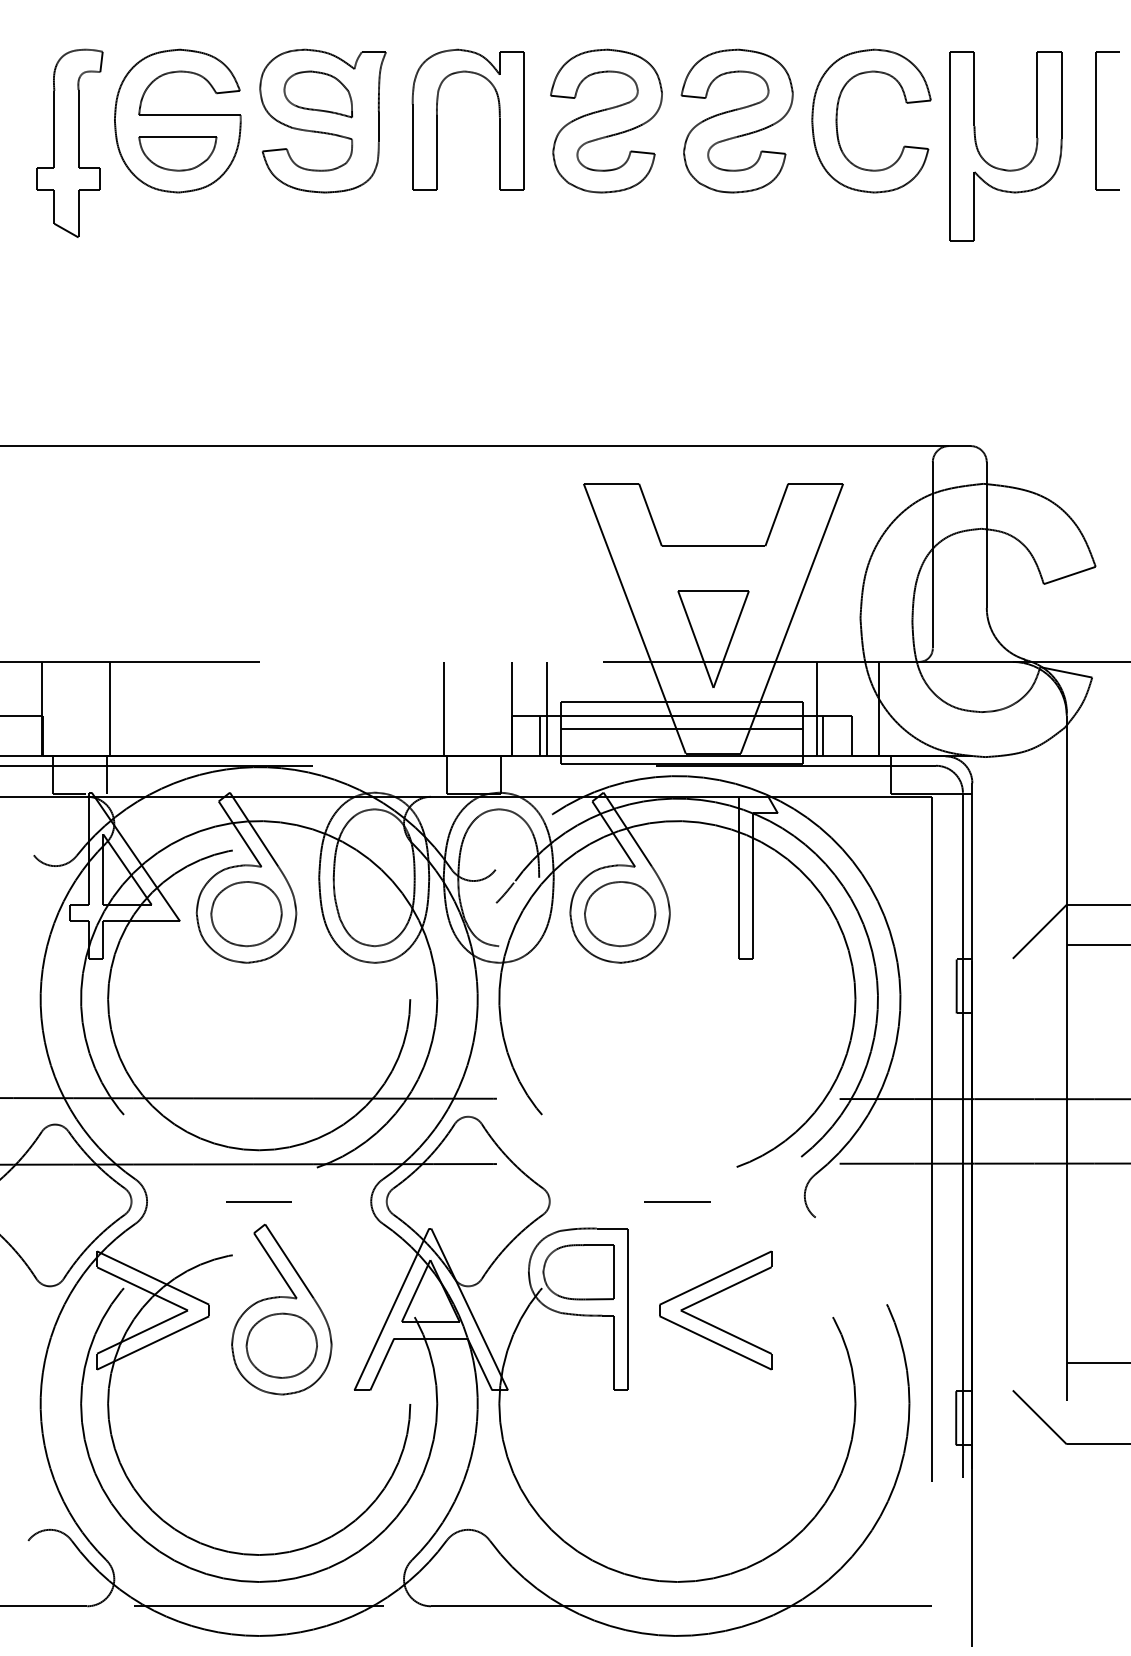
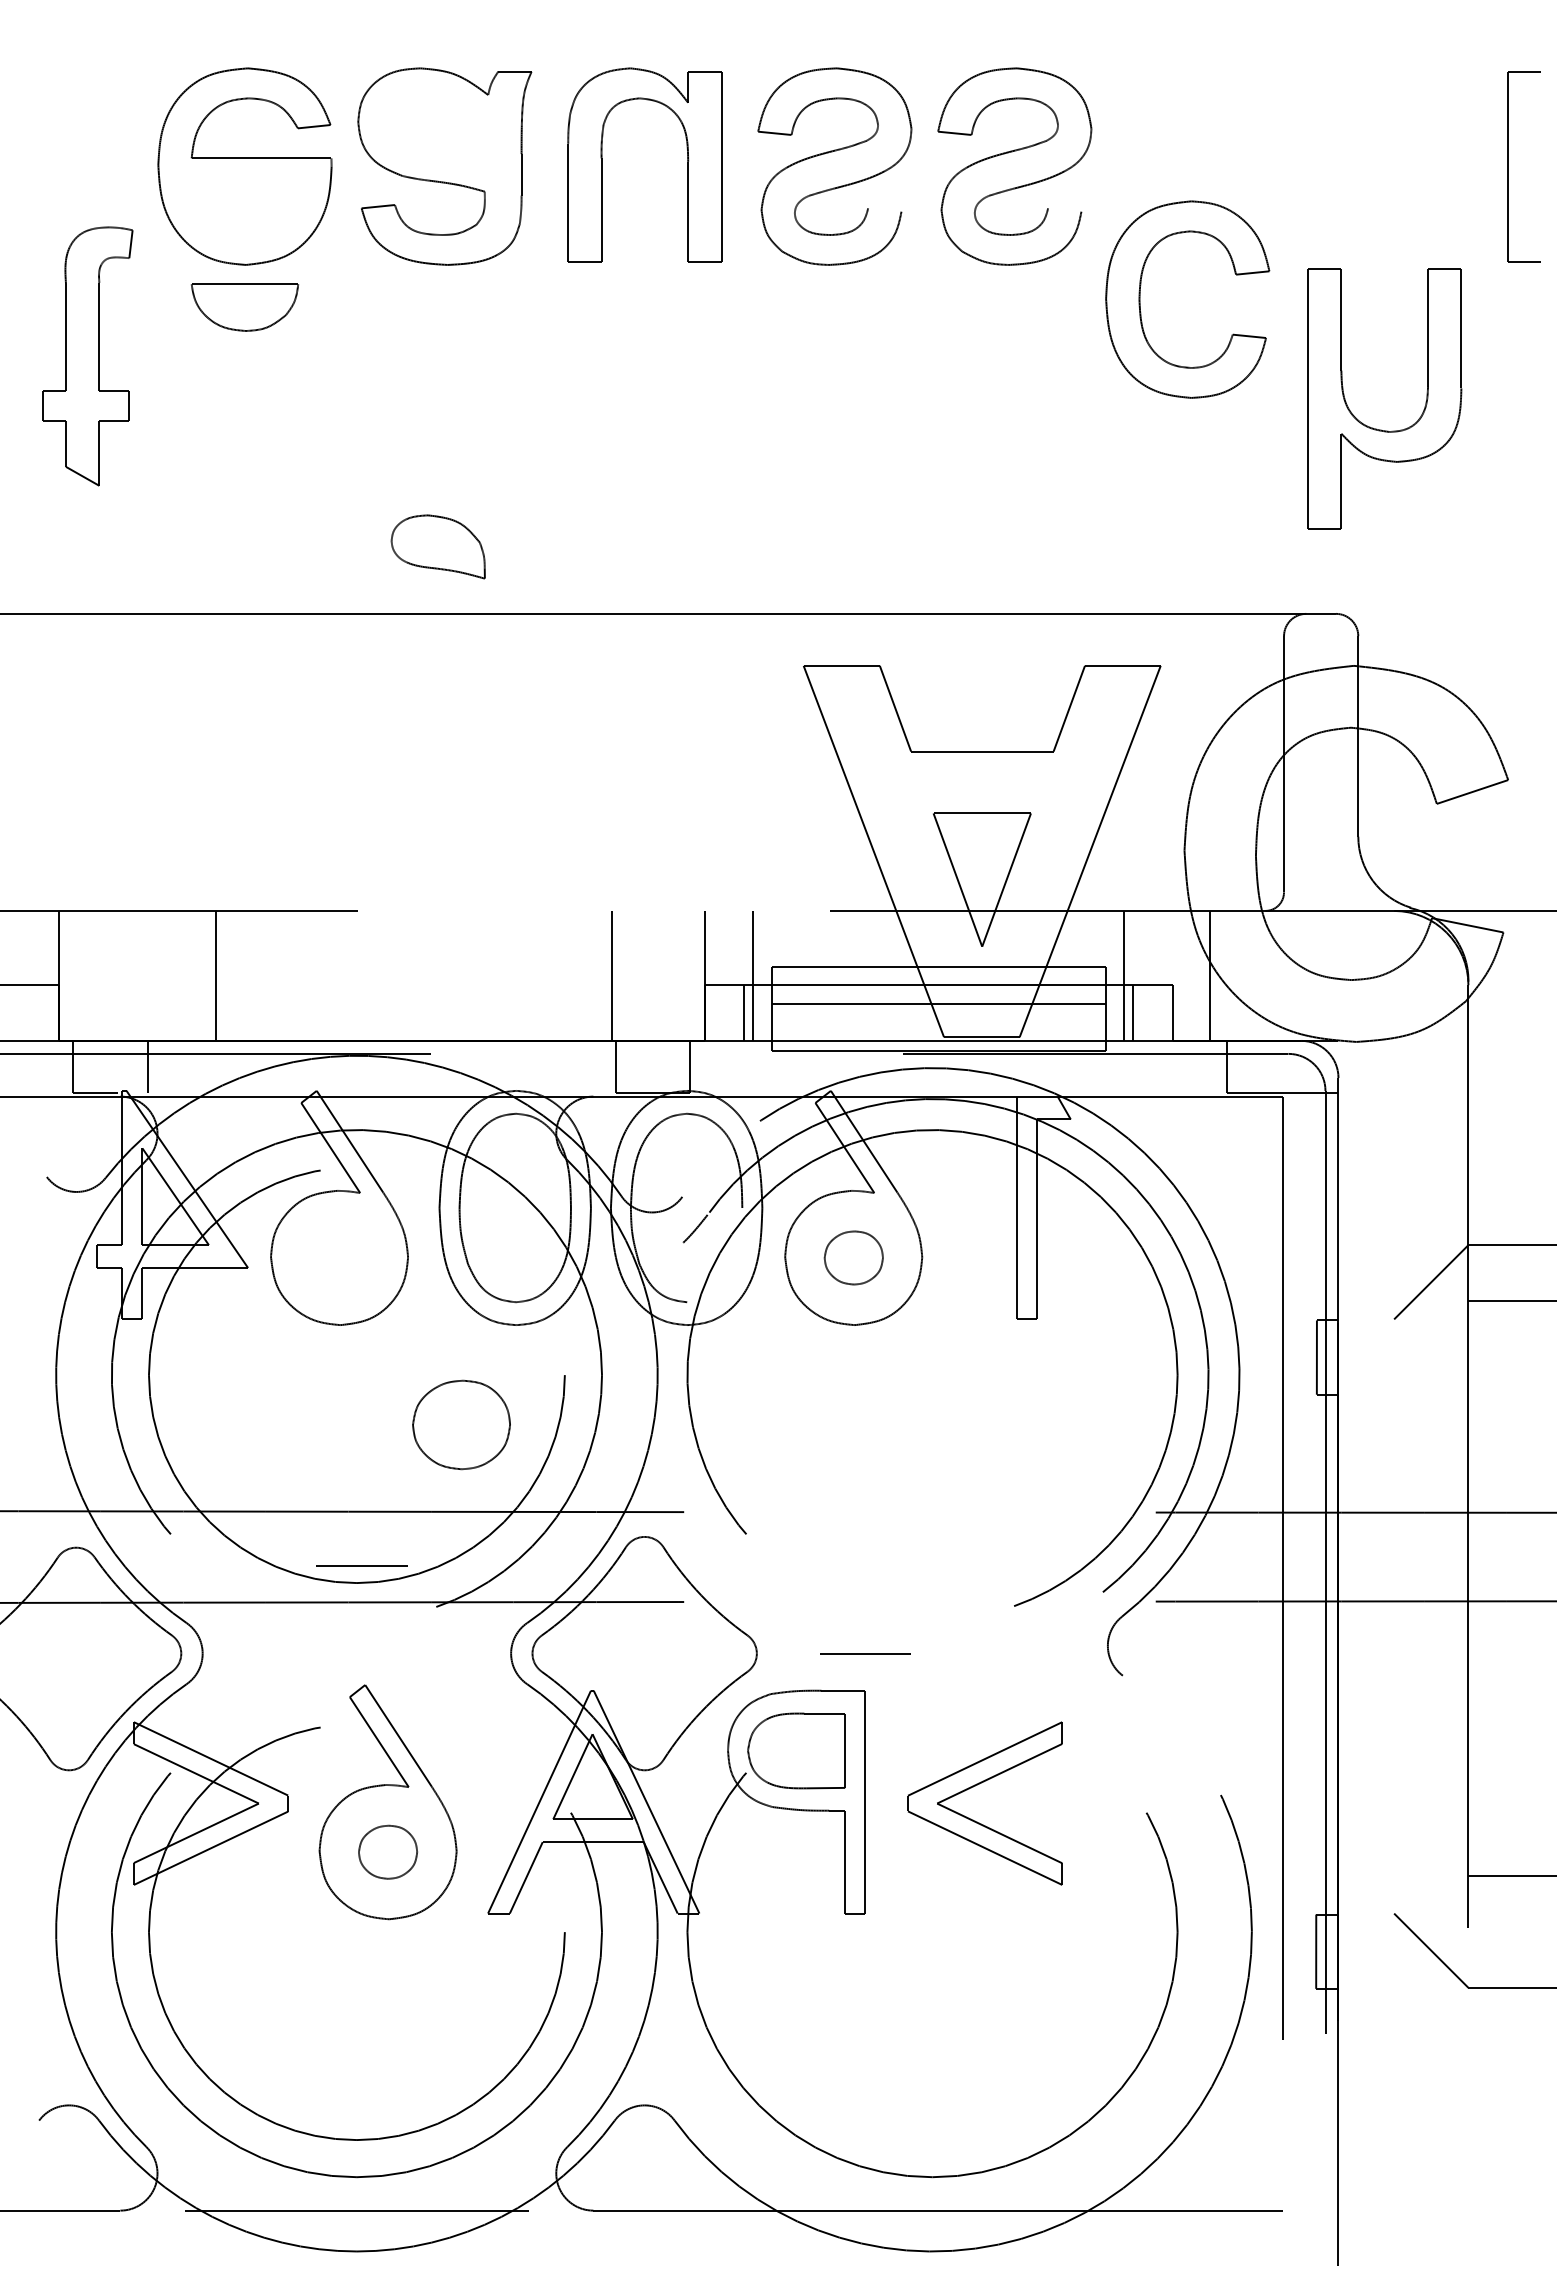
part: (317, 94) -> (437, 546), moved
part: (837, 121) -> (1140, 299), moved
part: (69, 143) -> (87, 356), moved
line: (642, 152) -> (884, 209), removed
line: (773, 152) -> (1064, 209), removed
part: (177, 153) -> (244, 307), moved
part: (1000, 168) -> (1376, 428), moved
line: (109, 708) -> (216, 975), moved
part: (246, 913) -> (461, 1424), moved
part: (619, 913) -> (853, 1257), size x0.6
line: (258, 1201) -> (361, 1565), moved
line: (677, 1201) -> (865, 1653), moved
part: (281, 1346) -> (387, 1852), size x0.6

